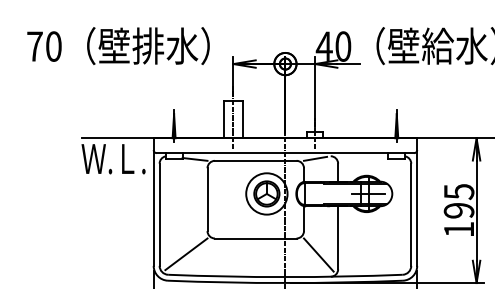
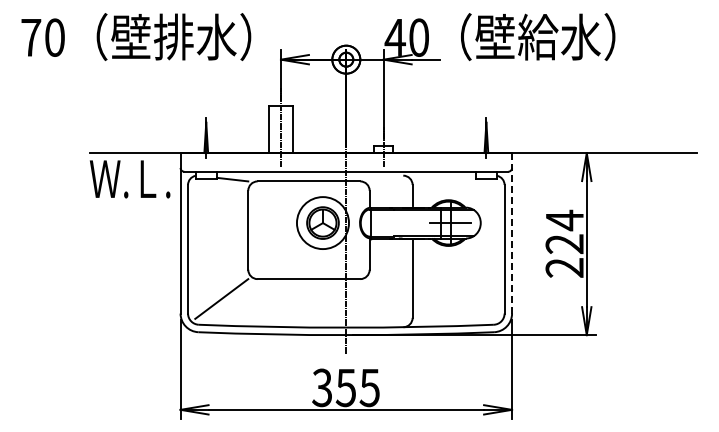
line: (314, 158) -> (383, 178), removed
line: (417, 202) -> (512, 233), solid -> dashed
text: (458, 210) -> (564, 243), 195 -> 224
line: (318, 254) -> (387, 299), removed

